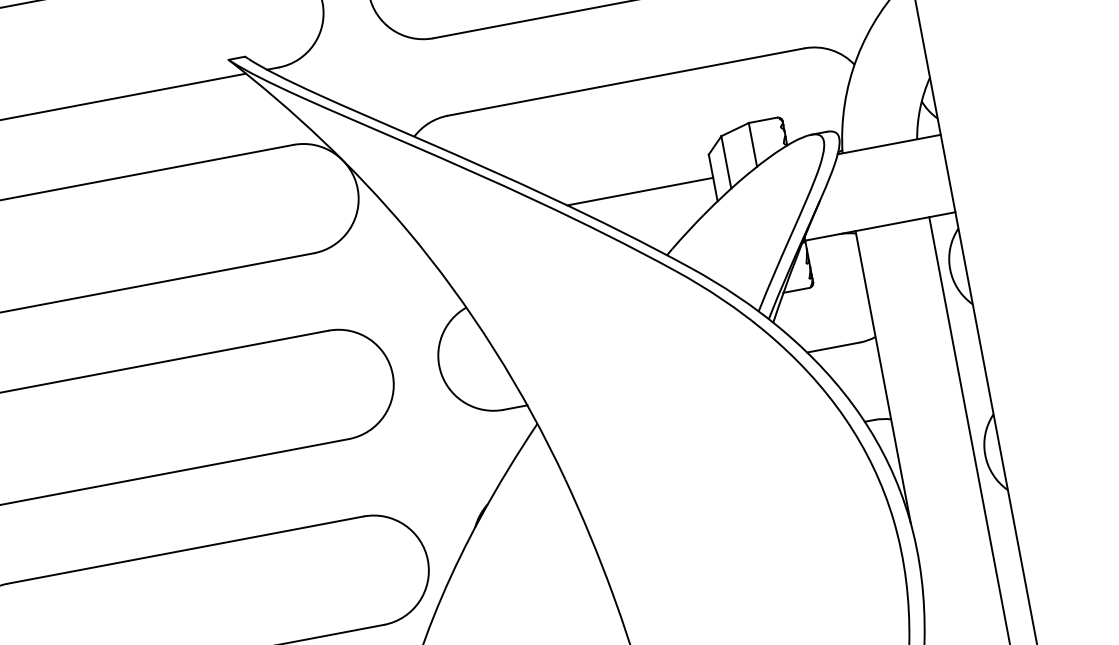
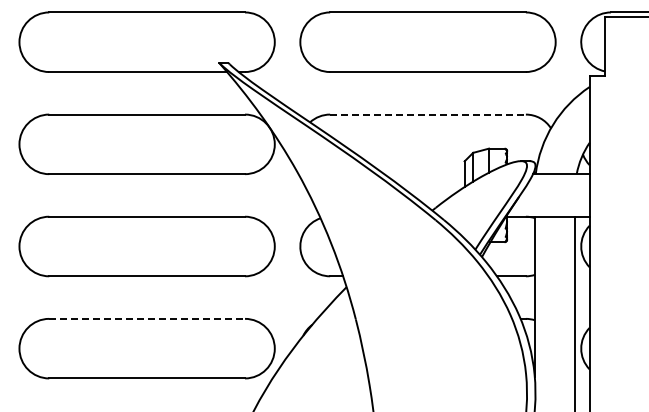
line: (626, 81) -> (428, 114), solid -> dashed
line: (640, 192) -> (424, 174), removed
line: (185, 549) -> (147, 318), solid -> dashed

